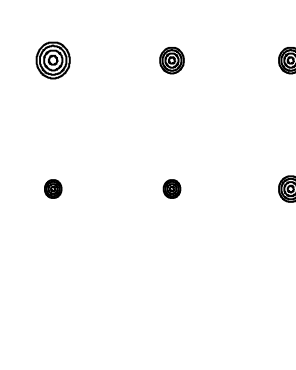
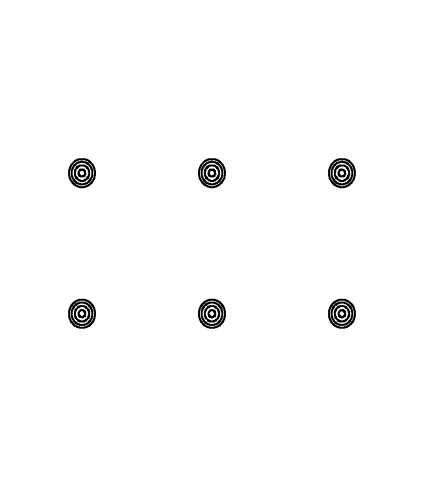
part: (52, 60) -> (81, 173), size x0.71
part: (52, 188) -> (81, 313), size x1.43
part: (171, 188) -> (211, 313), size x1.43

